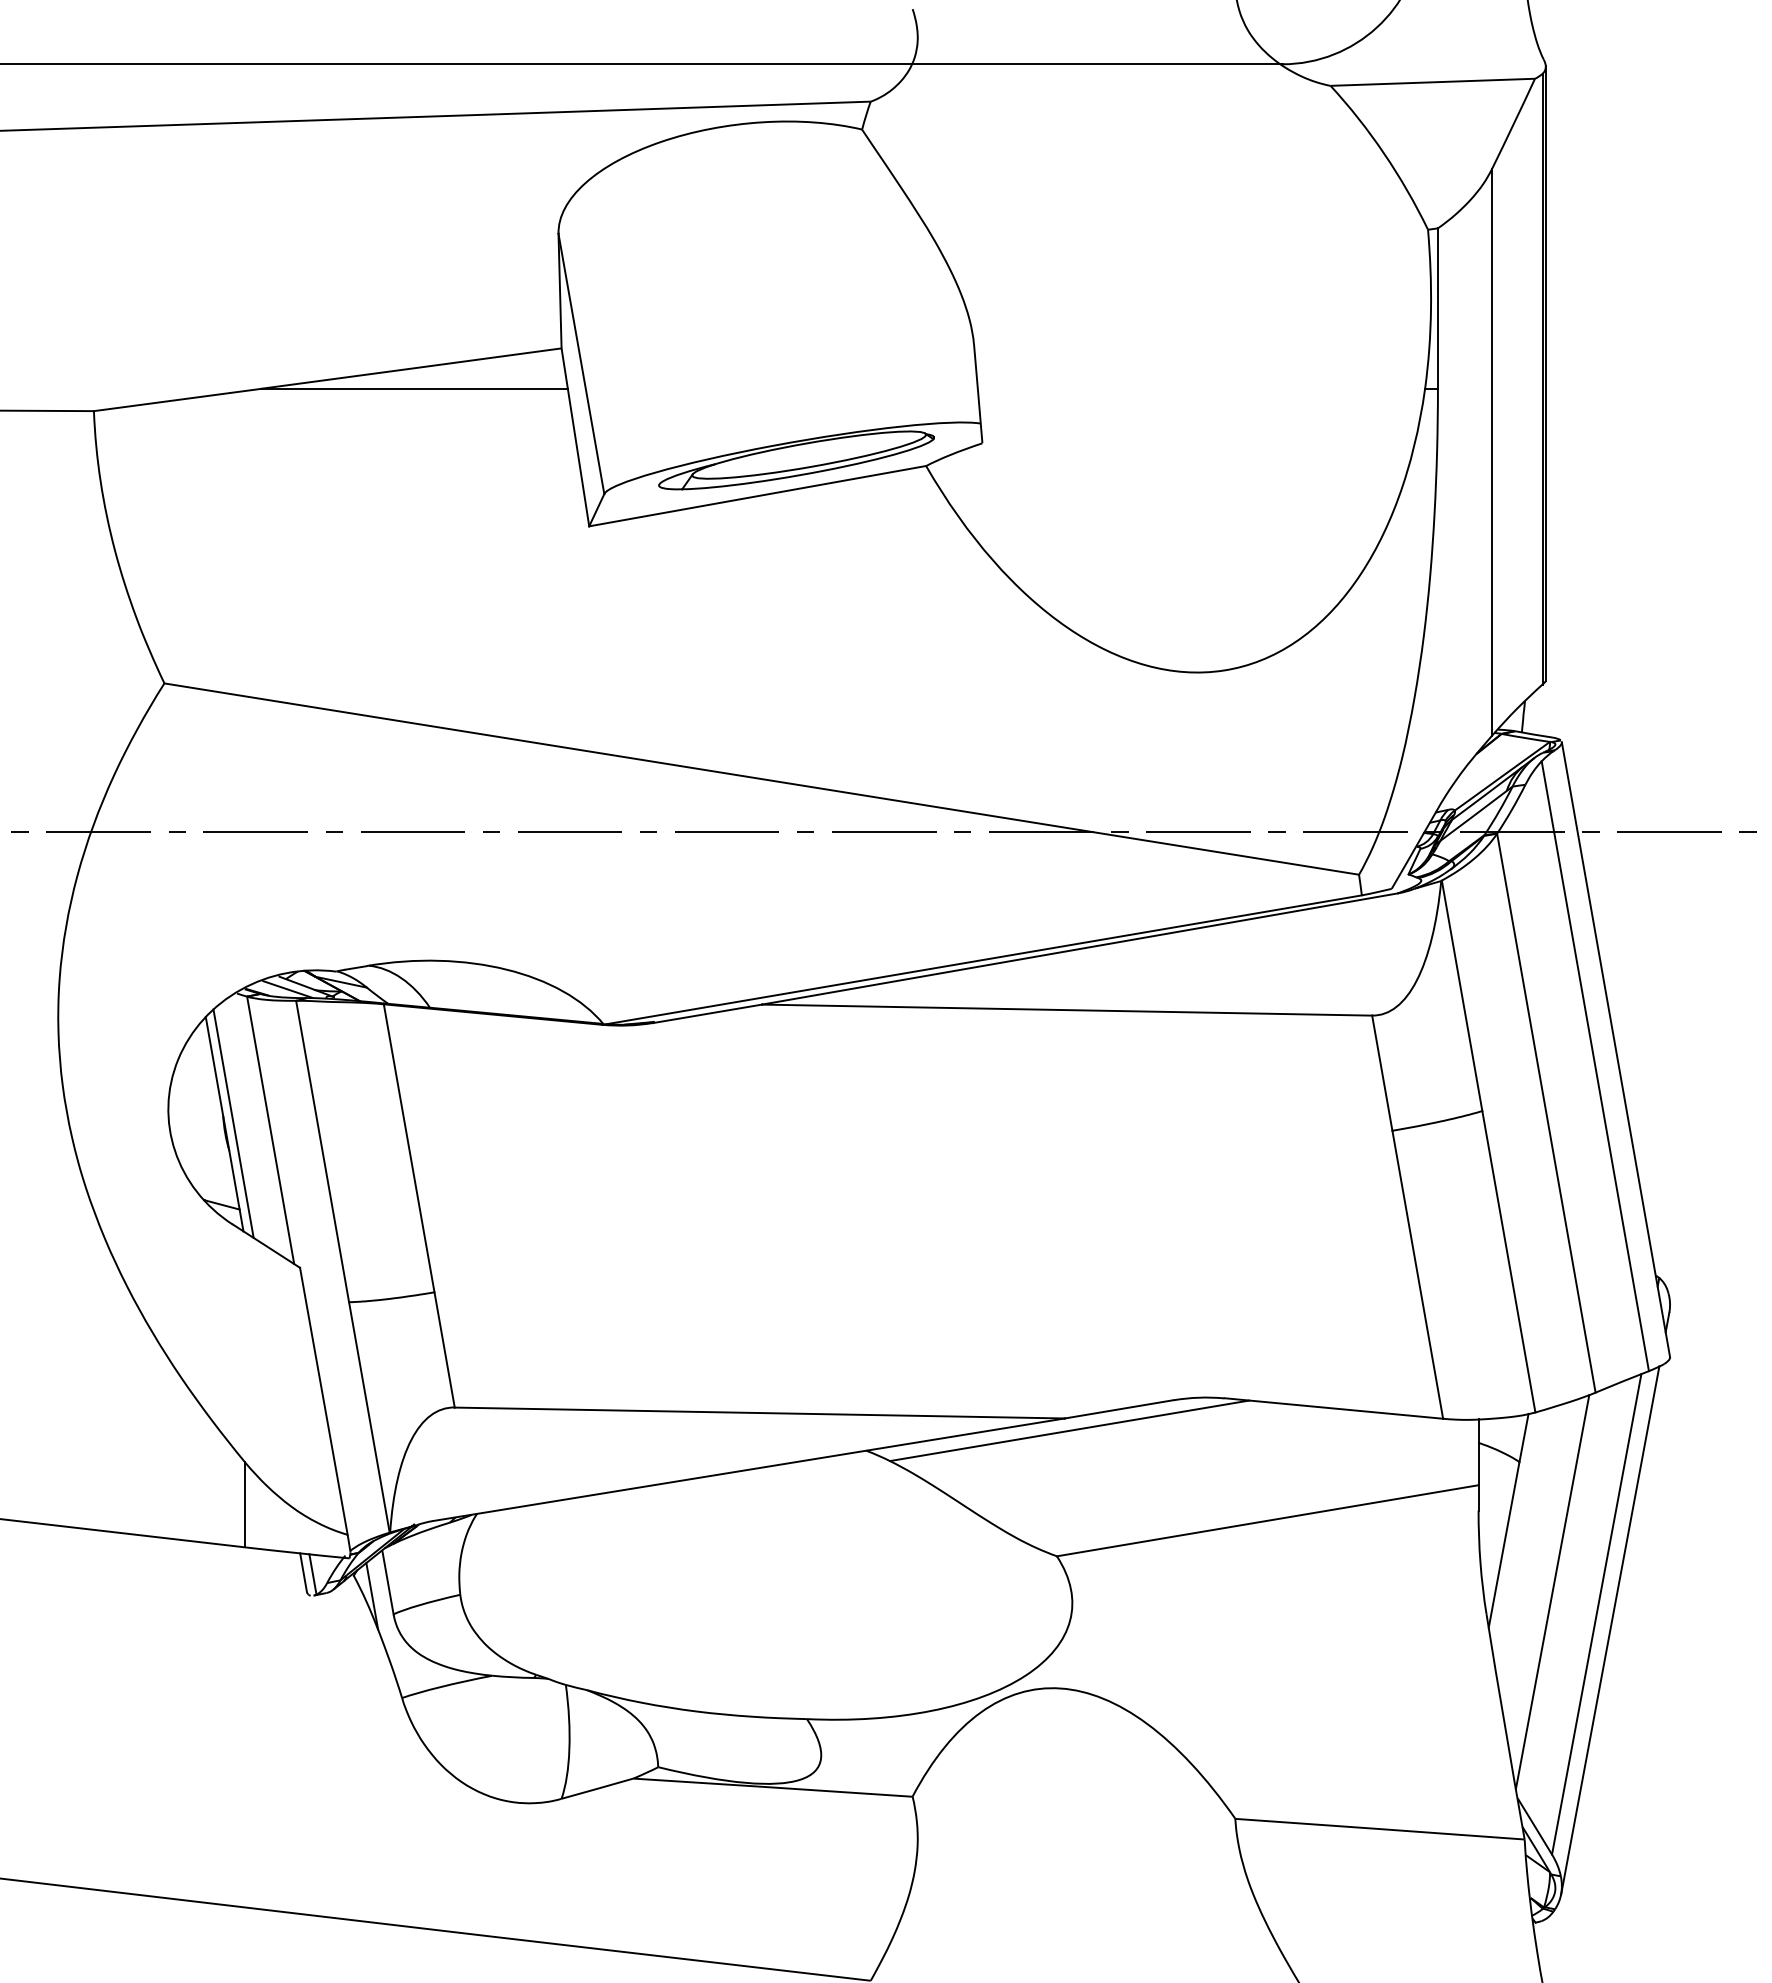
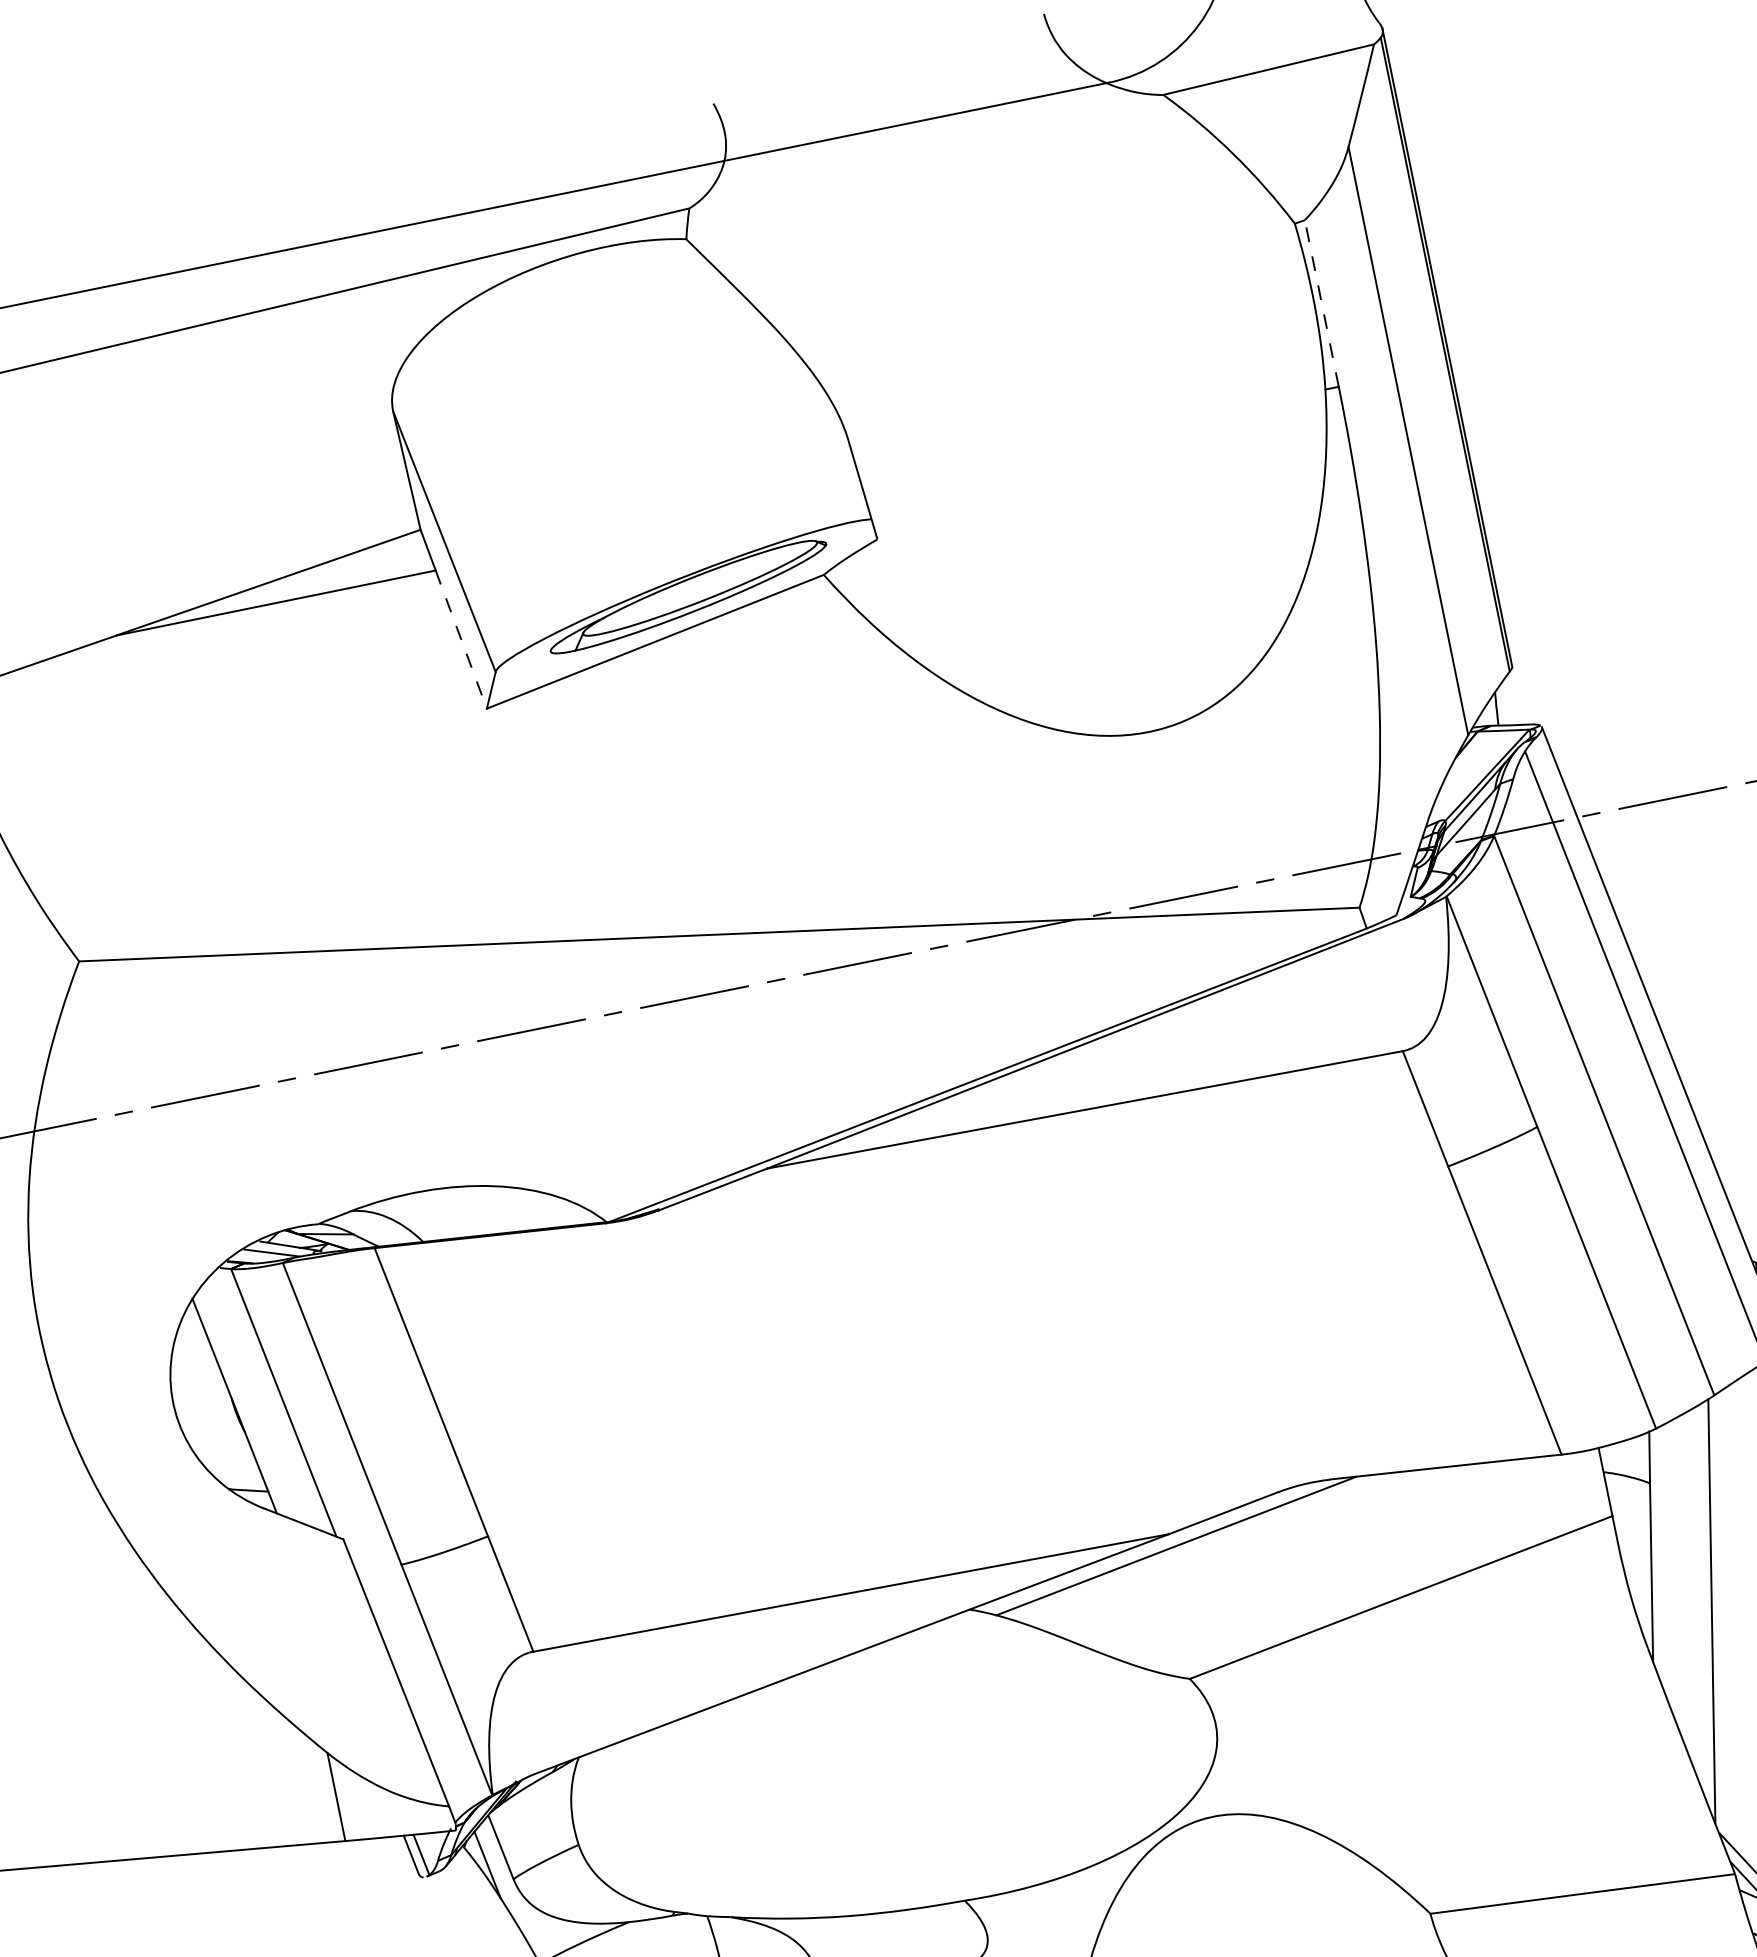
line: (1437, 308) -> (1321, 303), solid -> dashed
line: (578, 457) -> (461, 639), solid -> dashed
line: (233, 1123) -> (243, 1403), removed

